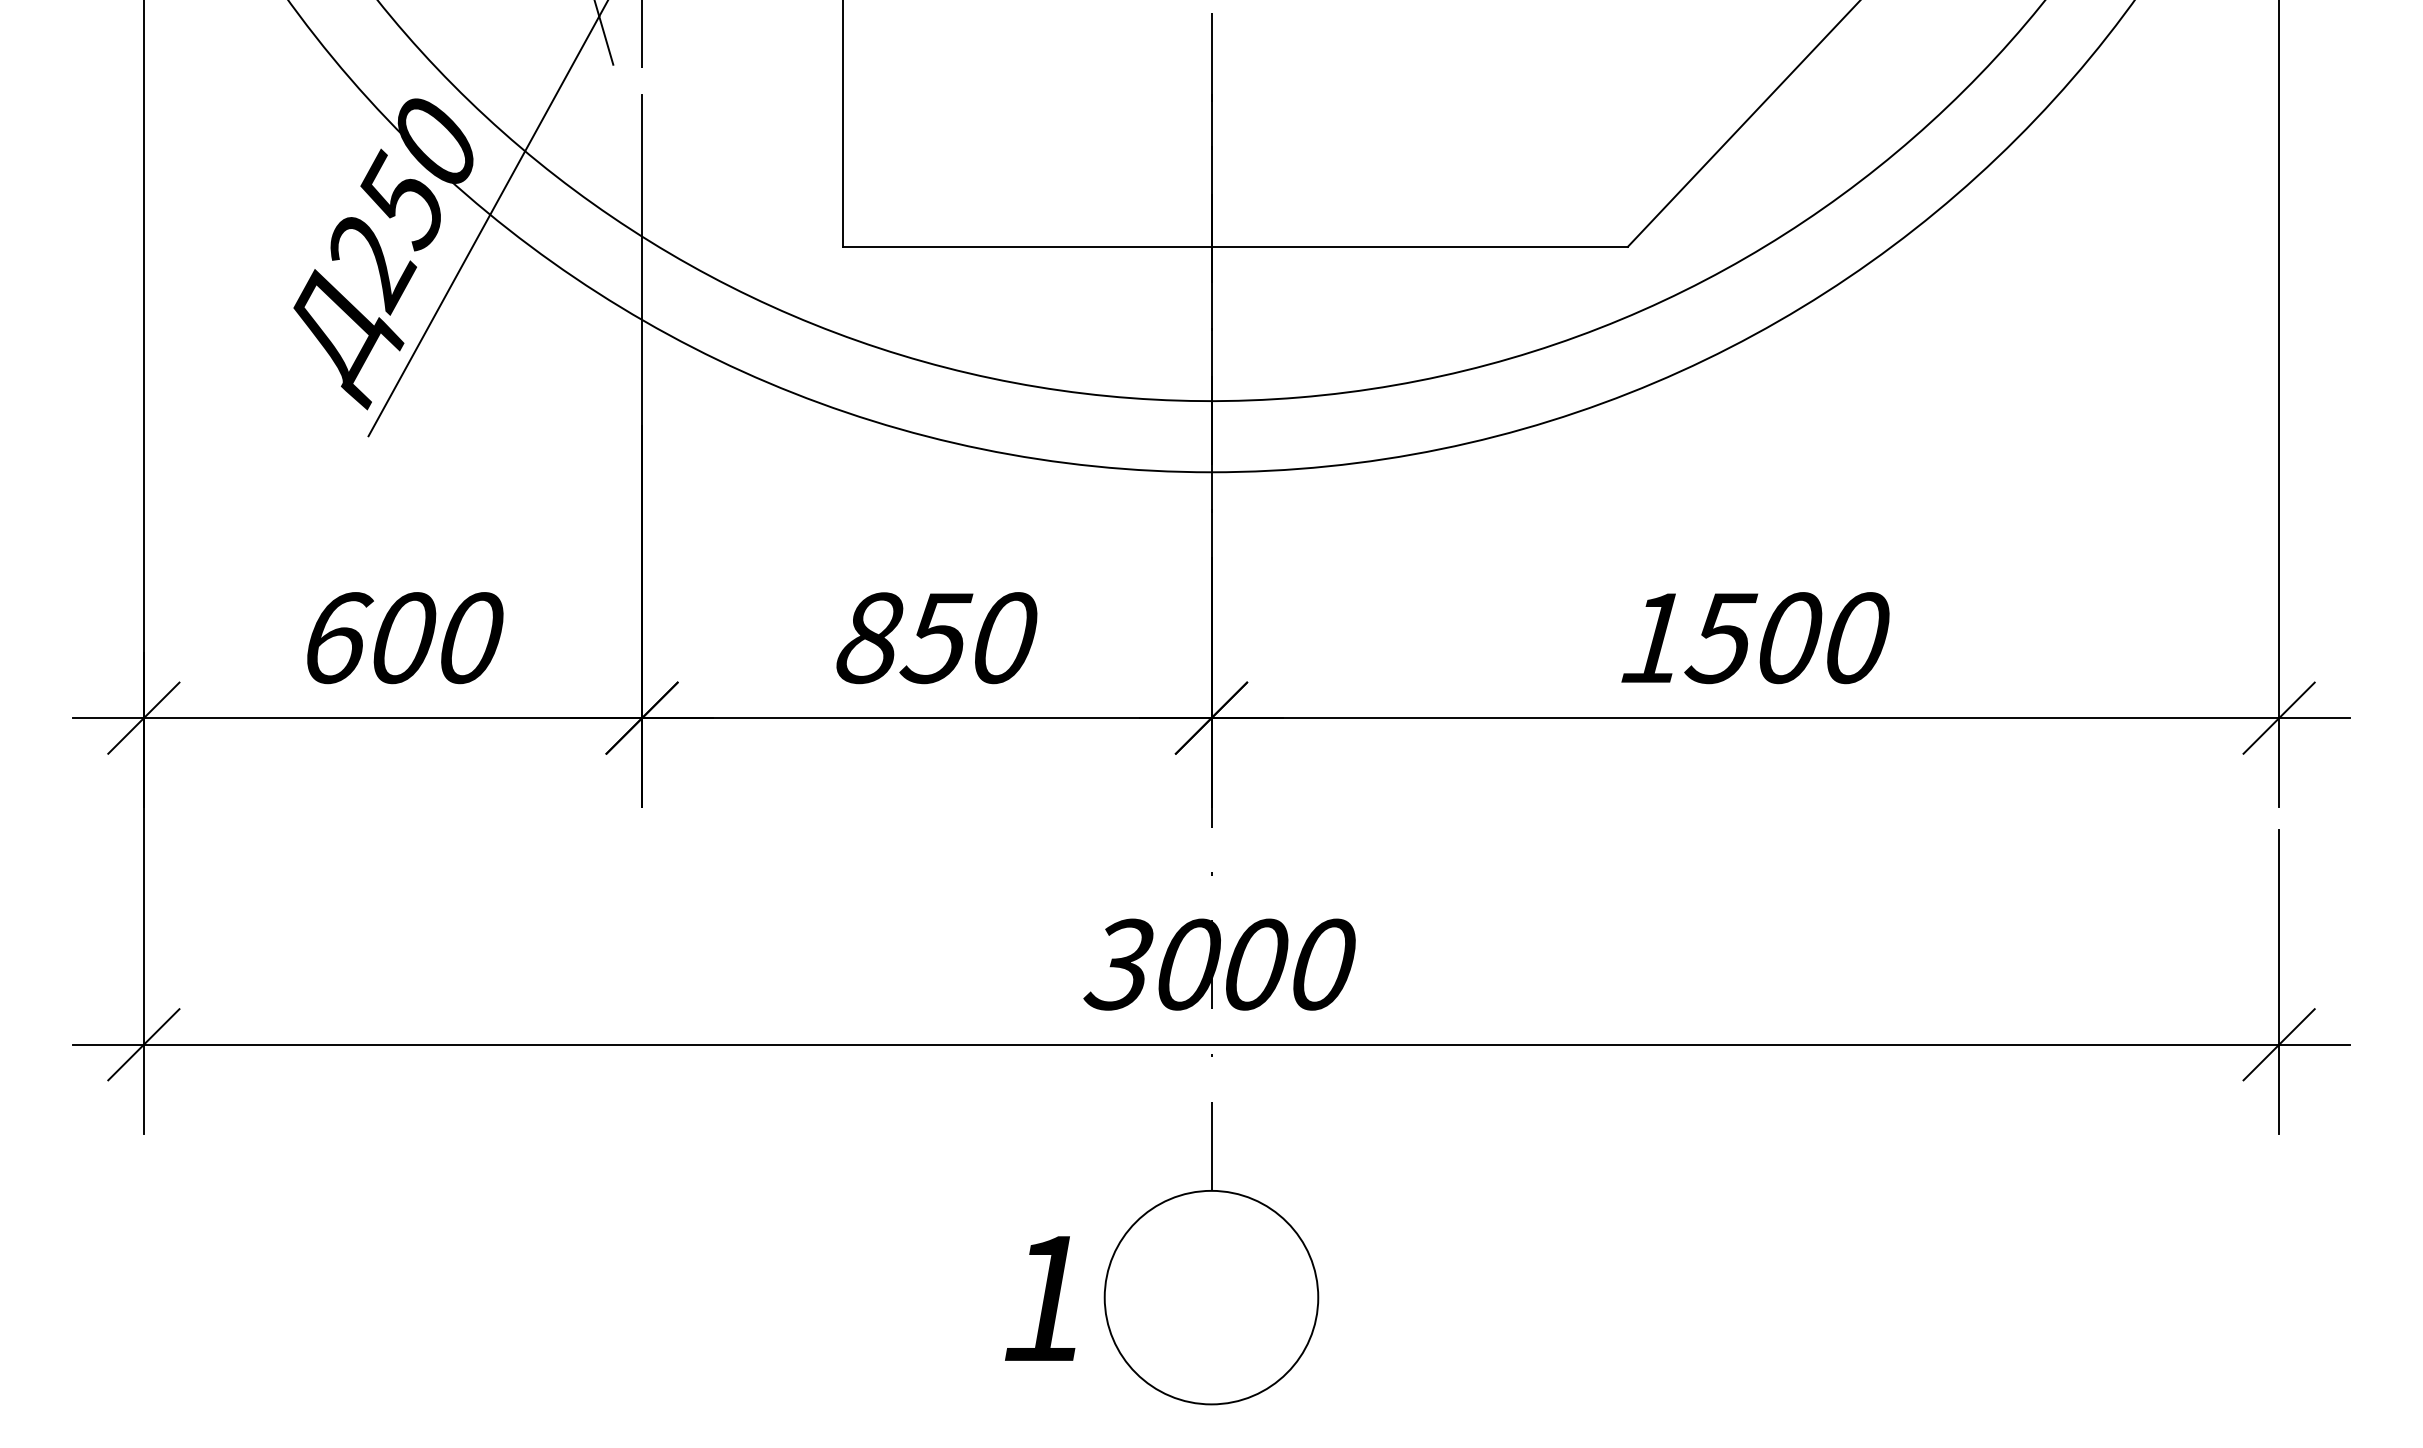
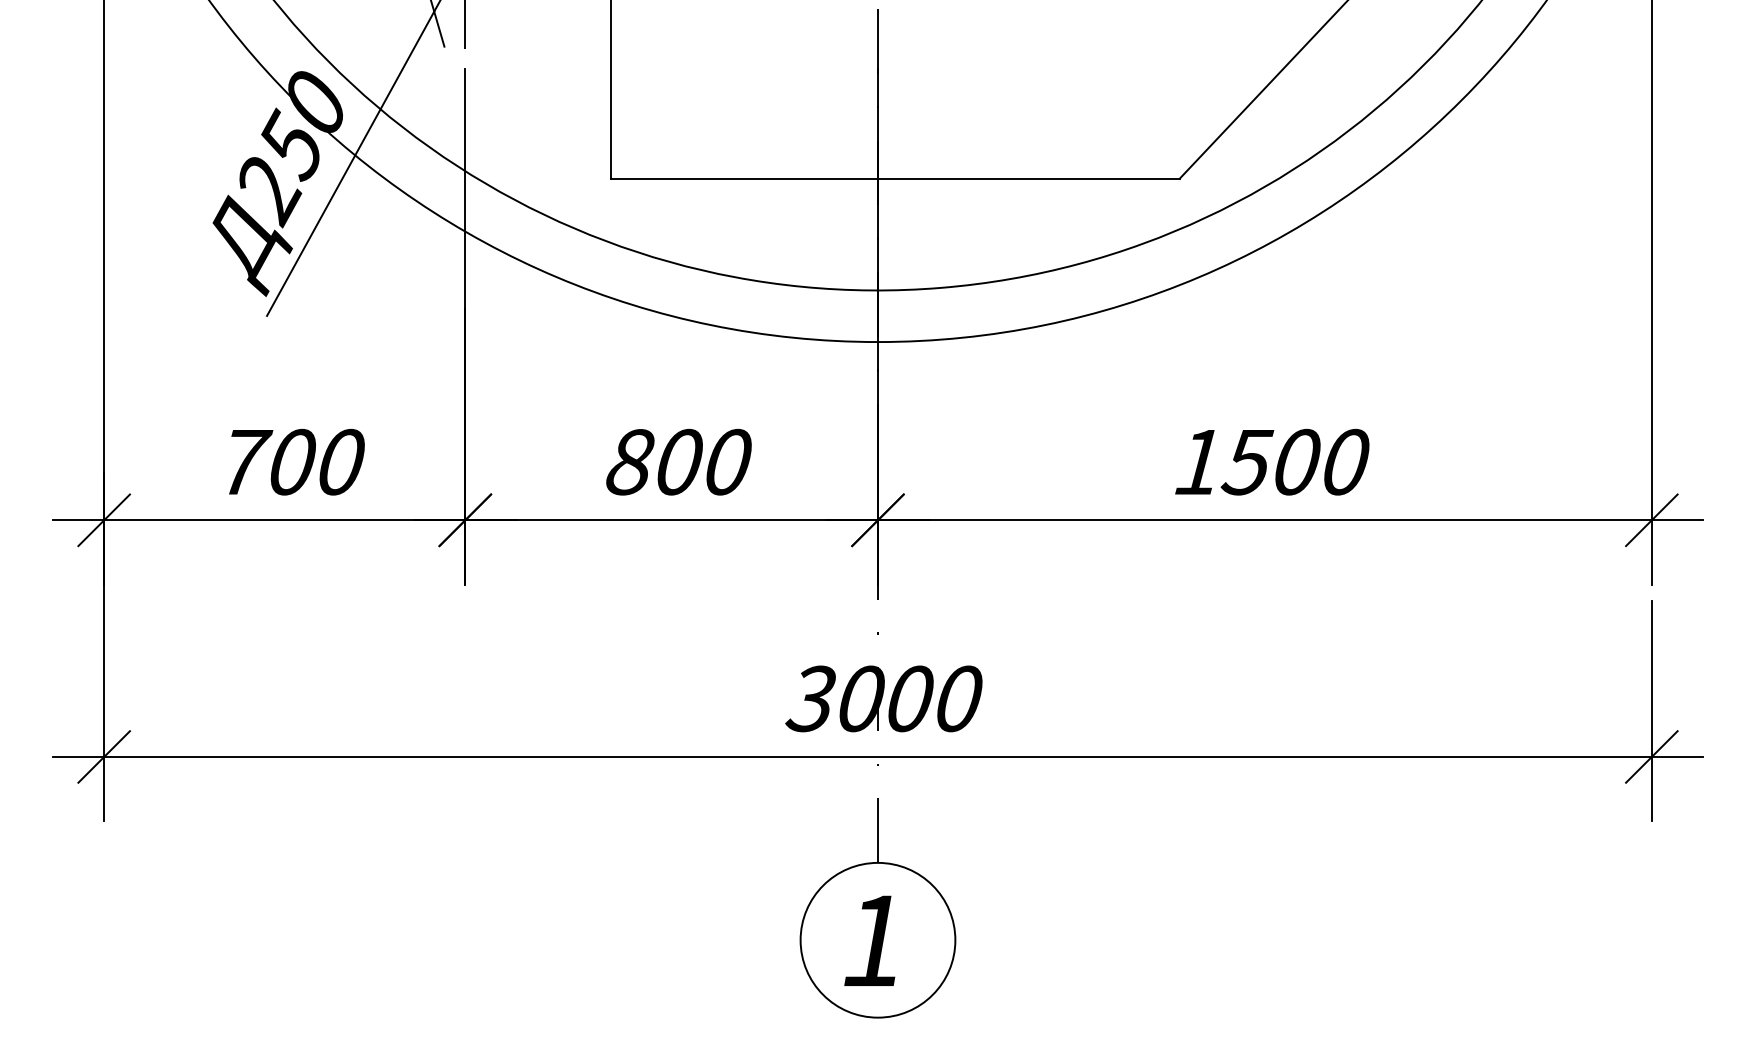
text: (342, 638) -> (248, 462), 600 -> 700
text: (936, 638) -> (678, 462), 850 -> 800
text: (1040, 1298) -> (870, 940), moved

